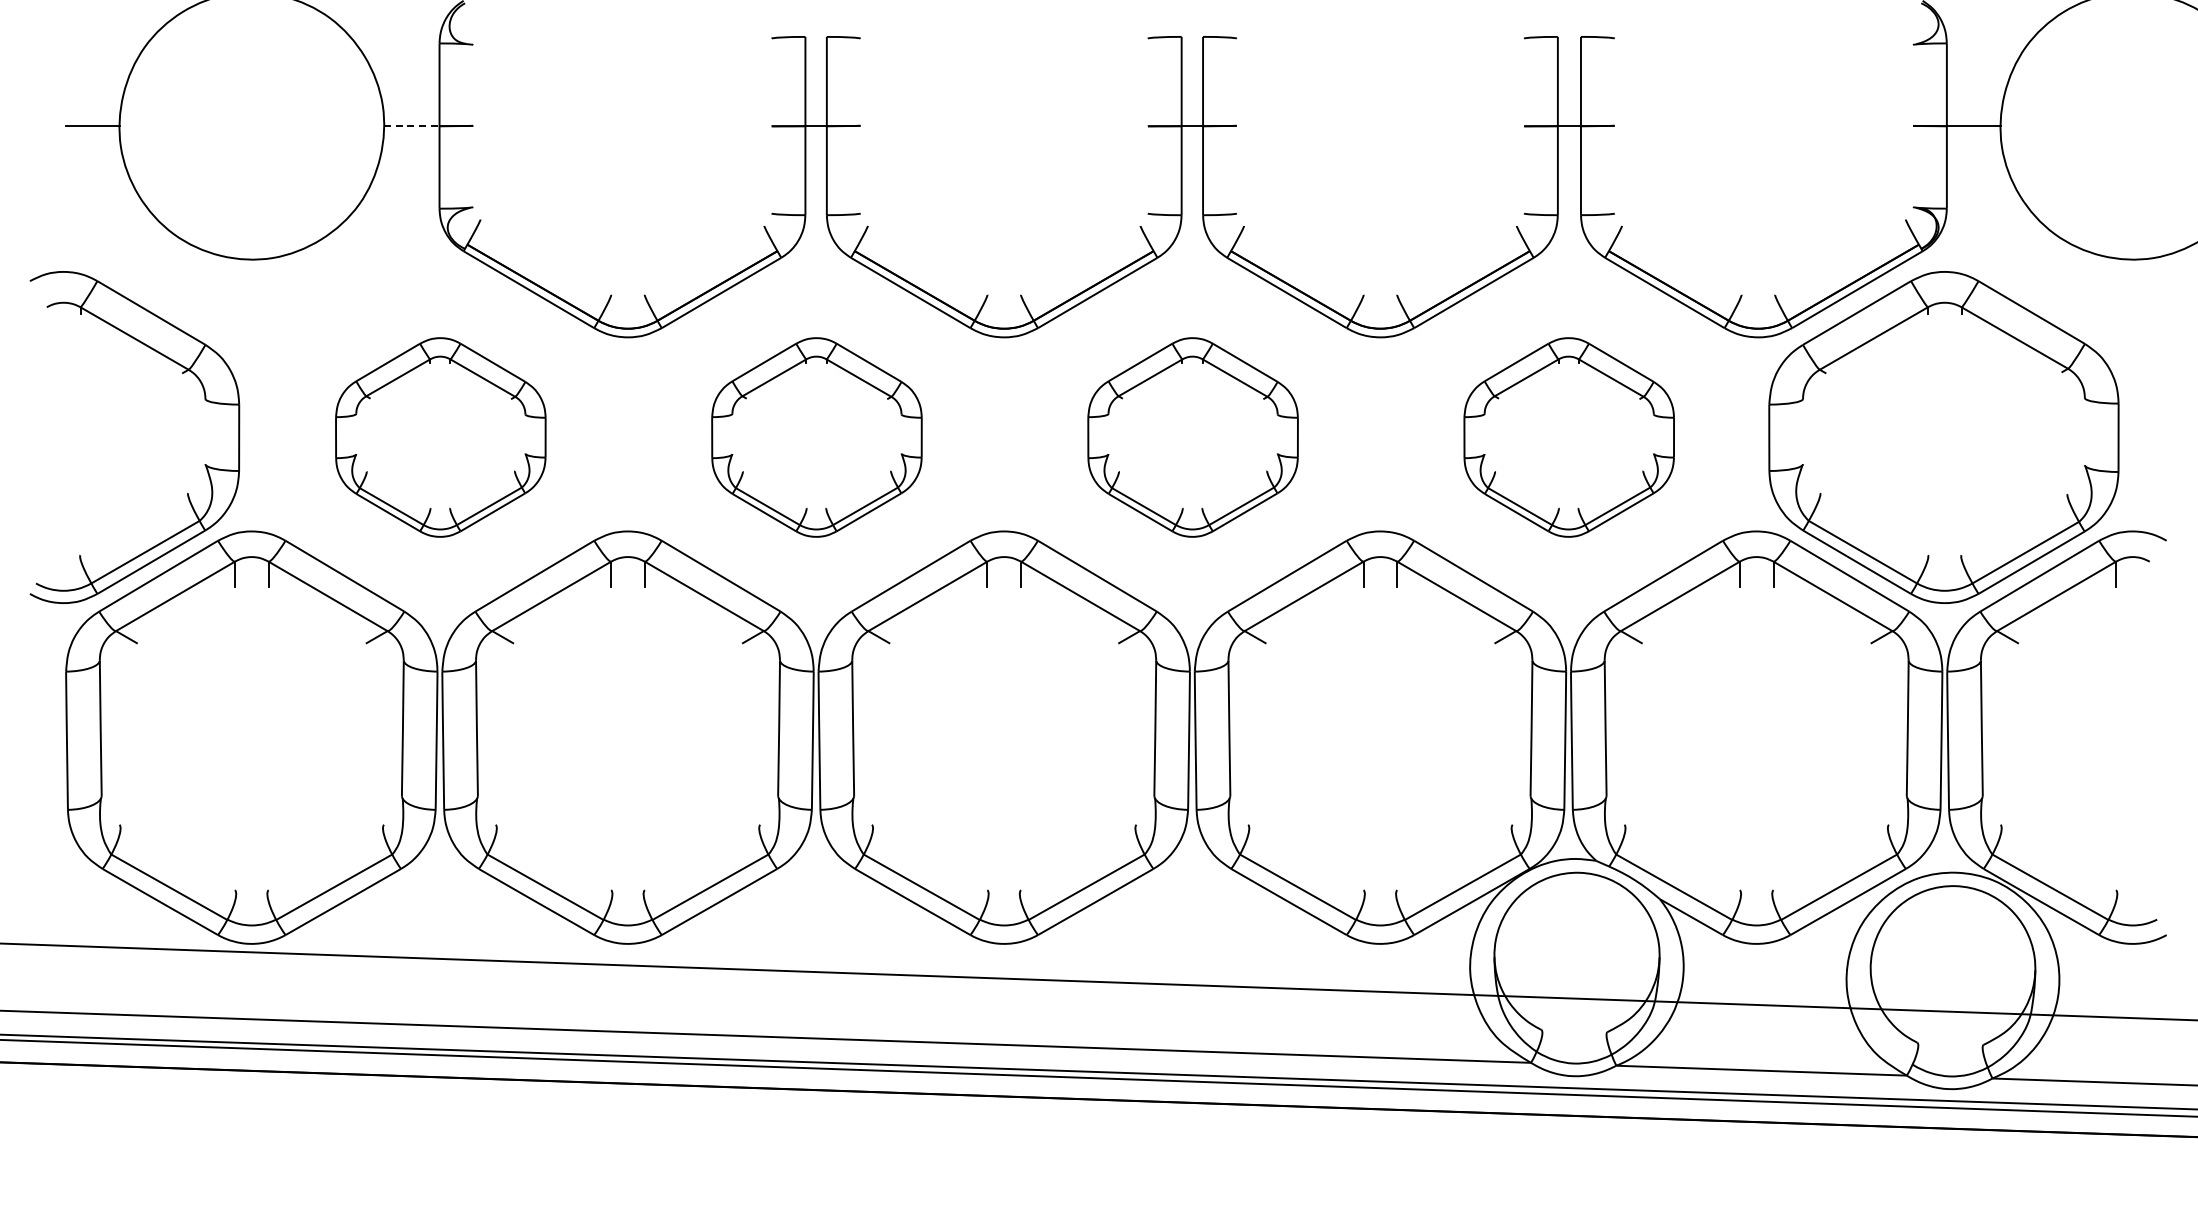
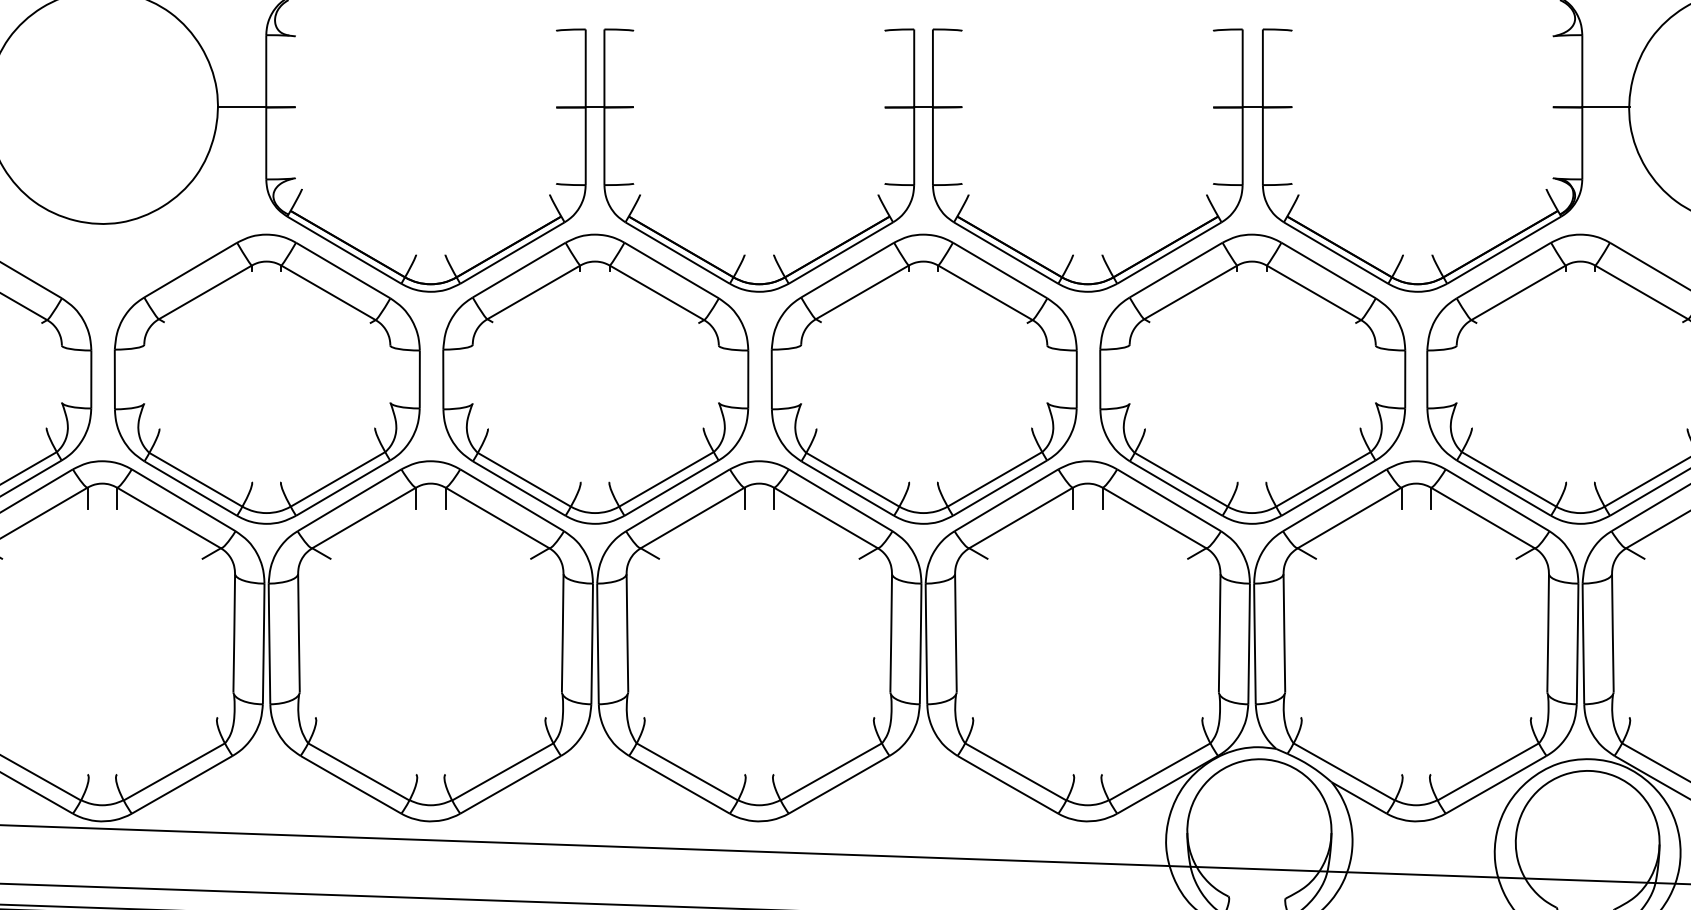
line: (411, 126) -> (241, 107), dashed -> solid
part: (440, 437) -> (267, 379), size x1.67
part: (816, 437) -> (595, 379), size x1.67
part: (1192, 437) -> (923, 379), size x1.67
part: (1568, 437) -> (1251, 379), size x1.67

